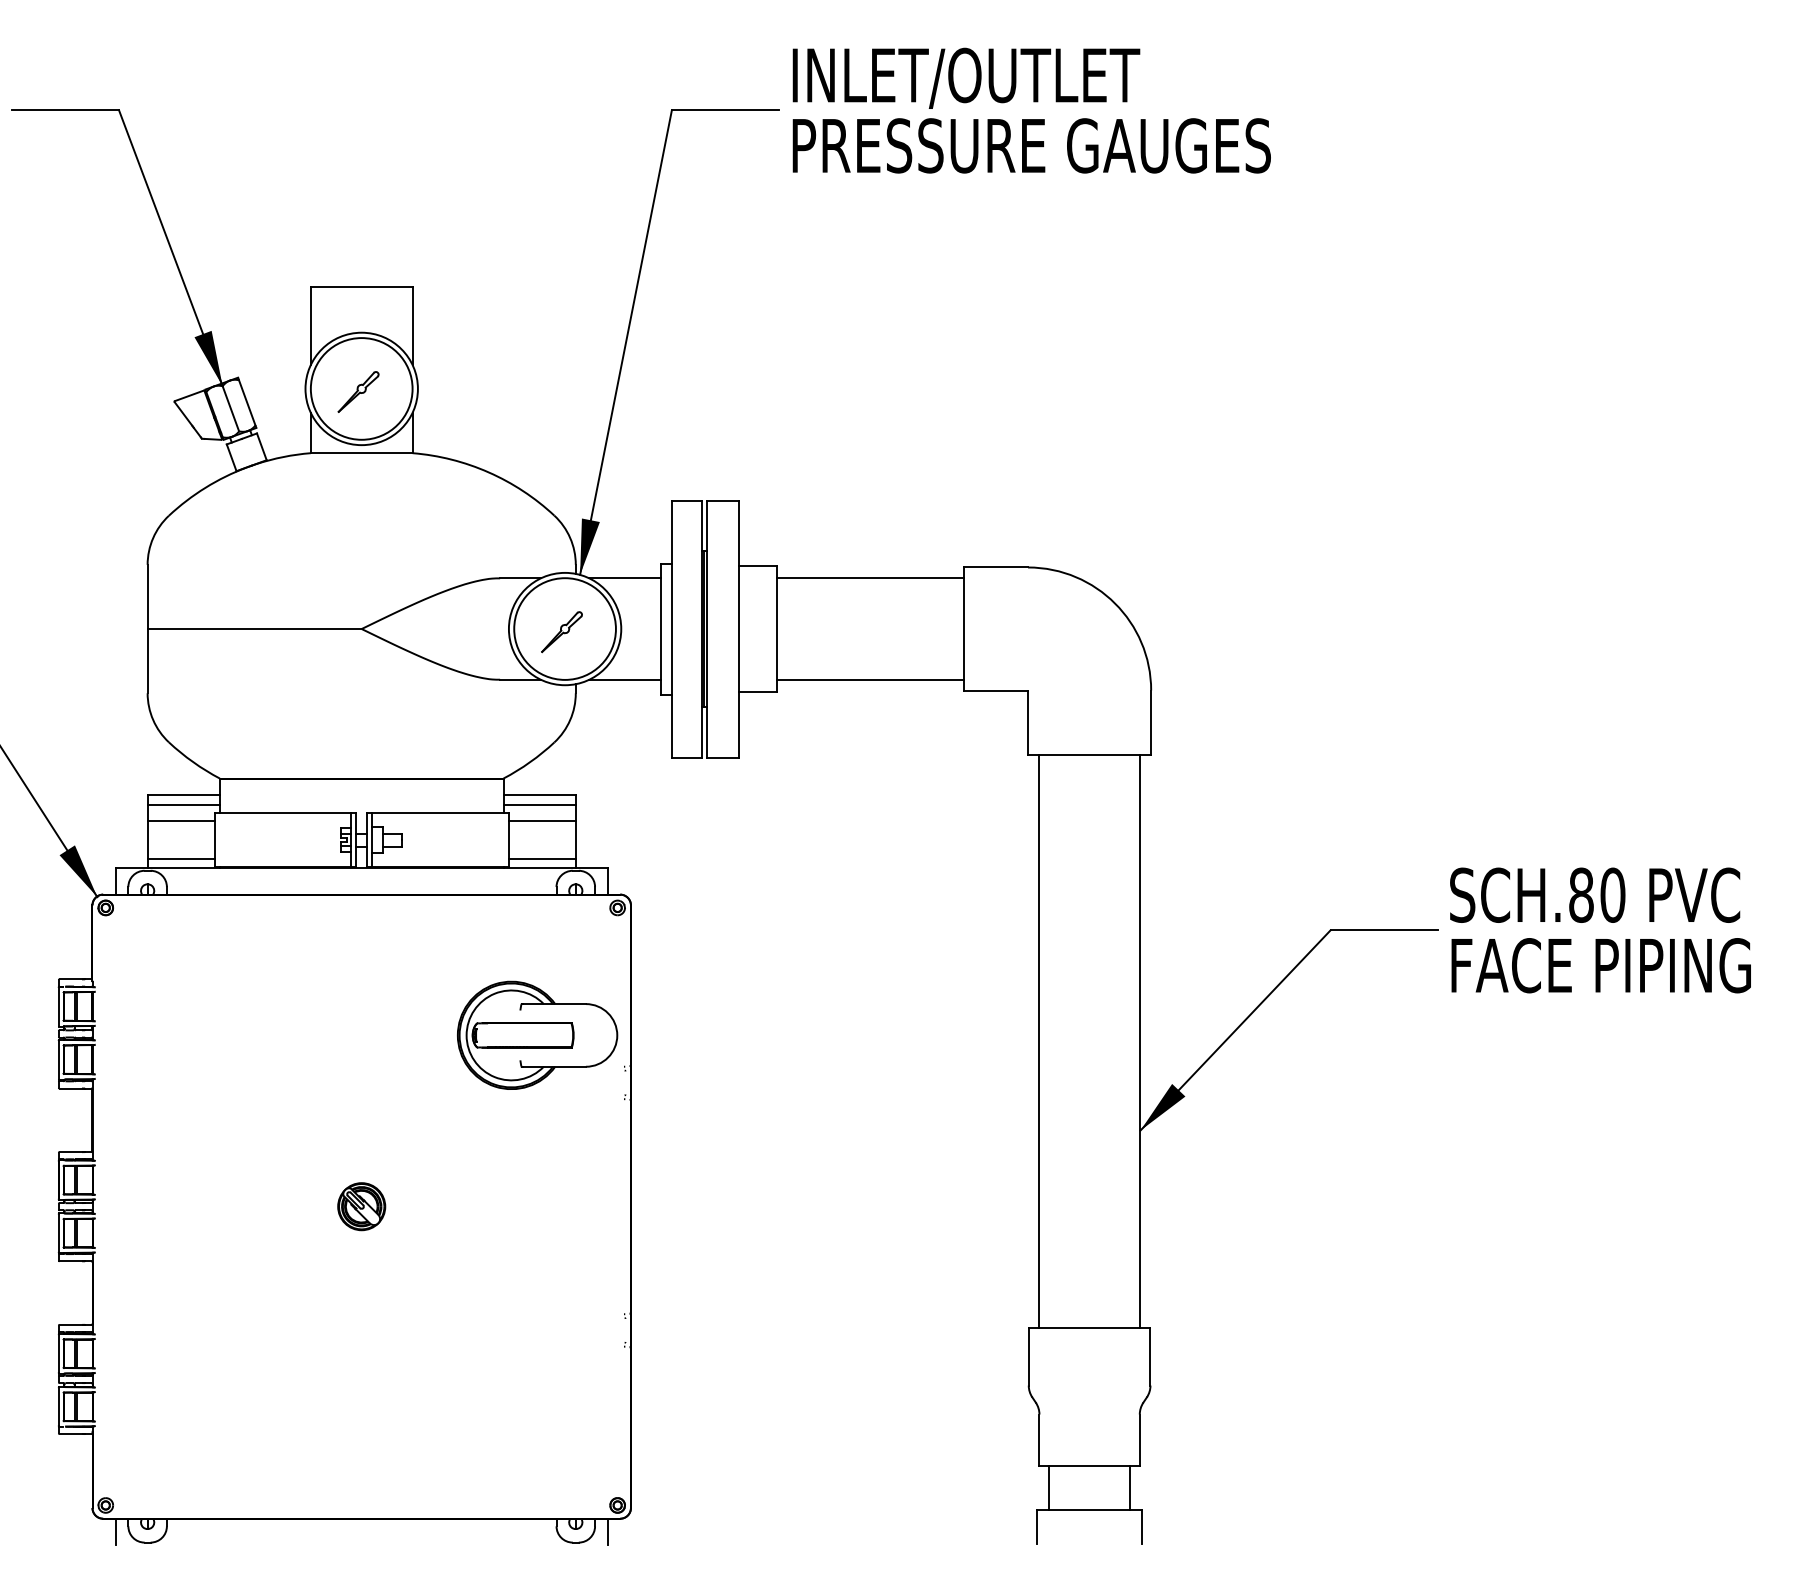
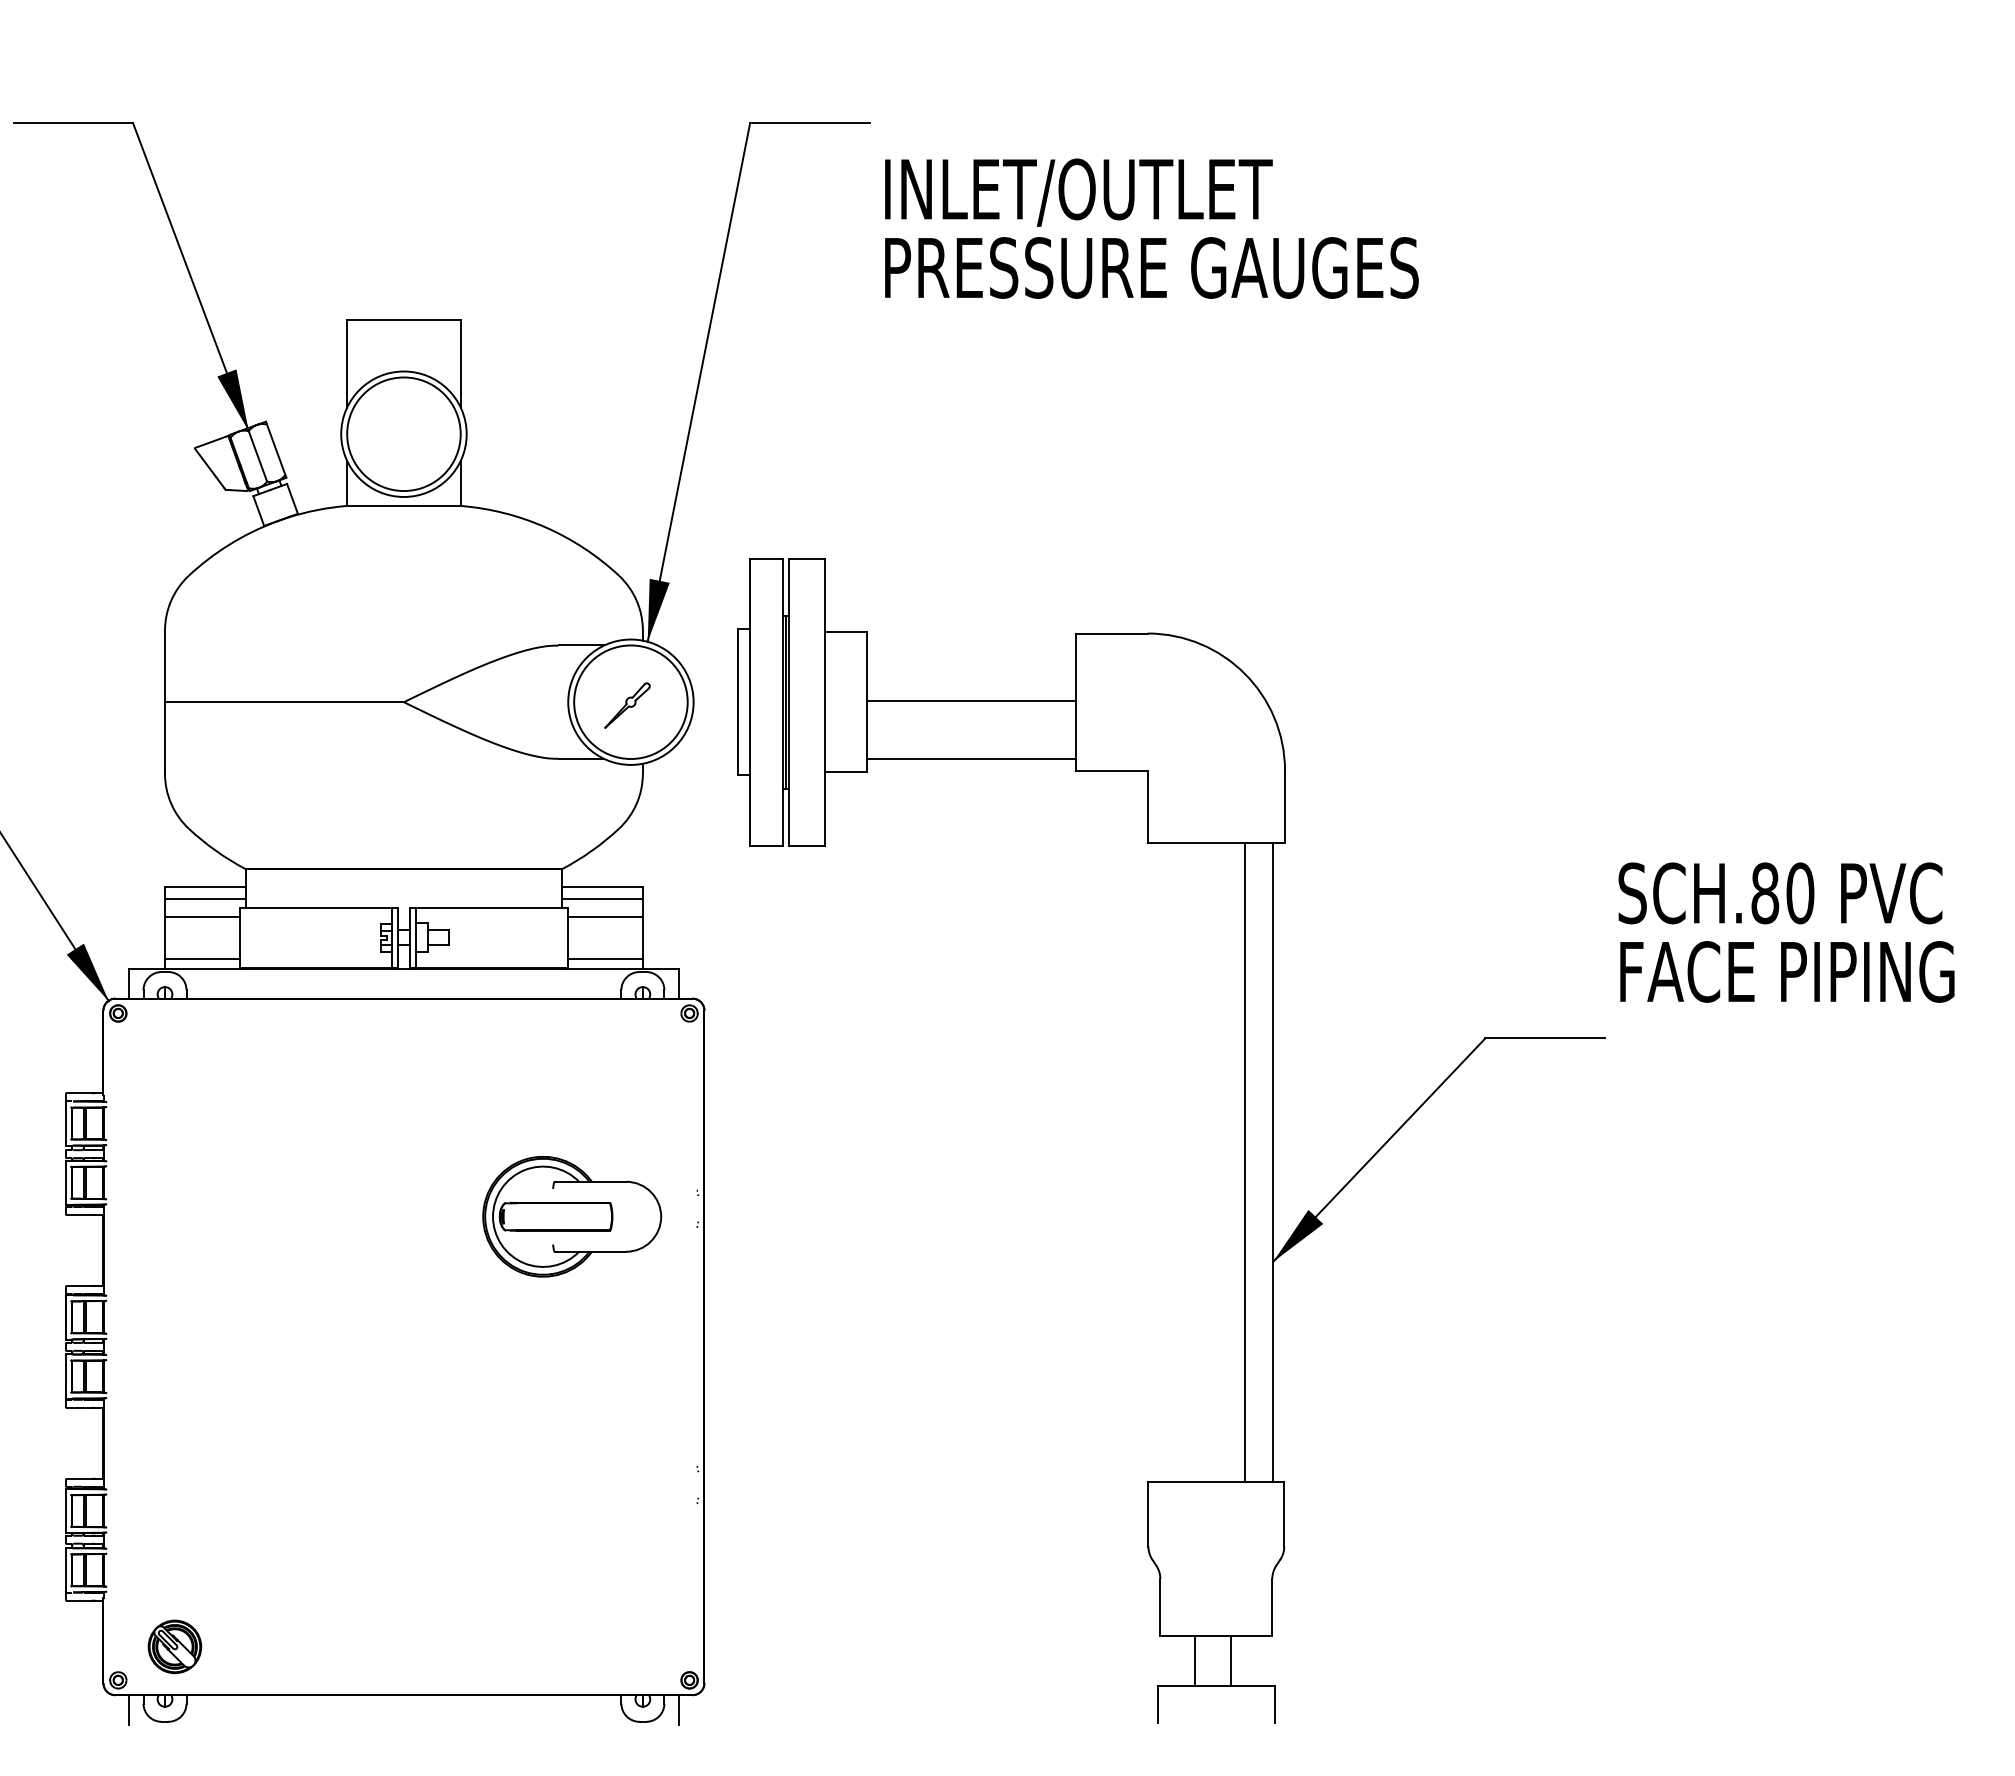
text: (1031, 110) -> (1151, 228), moved
part: (358, 391) -> (400, 437), removed
line: (624, 578) -> (697, 645), removed
line: (869, 578) -> (970, 701), moved
line: (624, 679) -> (697, 758), removed
text: (1600, 930) -> (1786, 932), moved
part: (537, 1035) -> (572, 1216), moved
line: (1038, 1041) -> (1244, 1162), moved
part: (361, 1206) -> (174, 1646), moved
line: (1048, 1487) -> (1230, 1660), moved
line: (1130, 1487) -> (1194, 1660), moved

